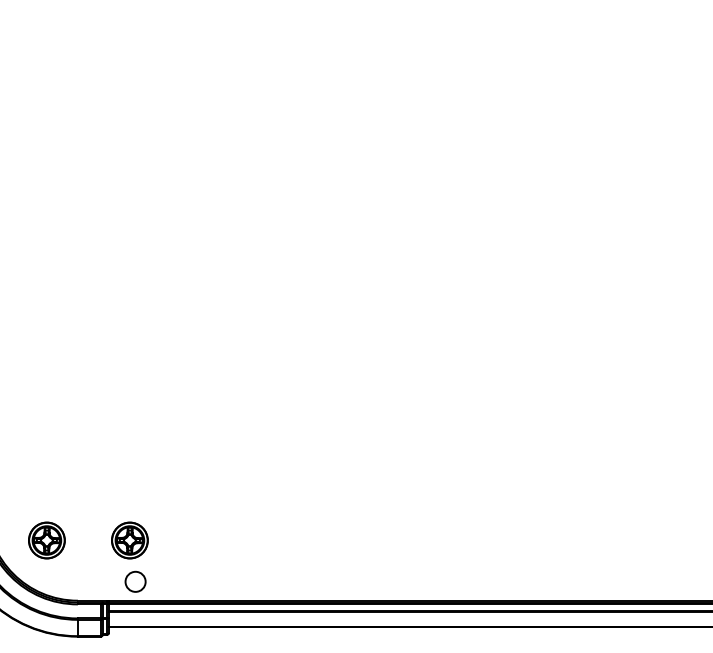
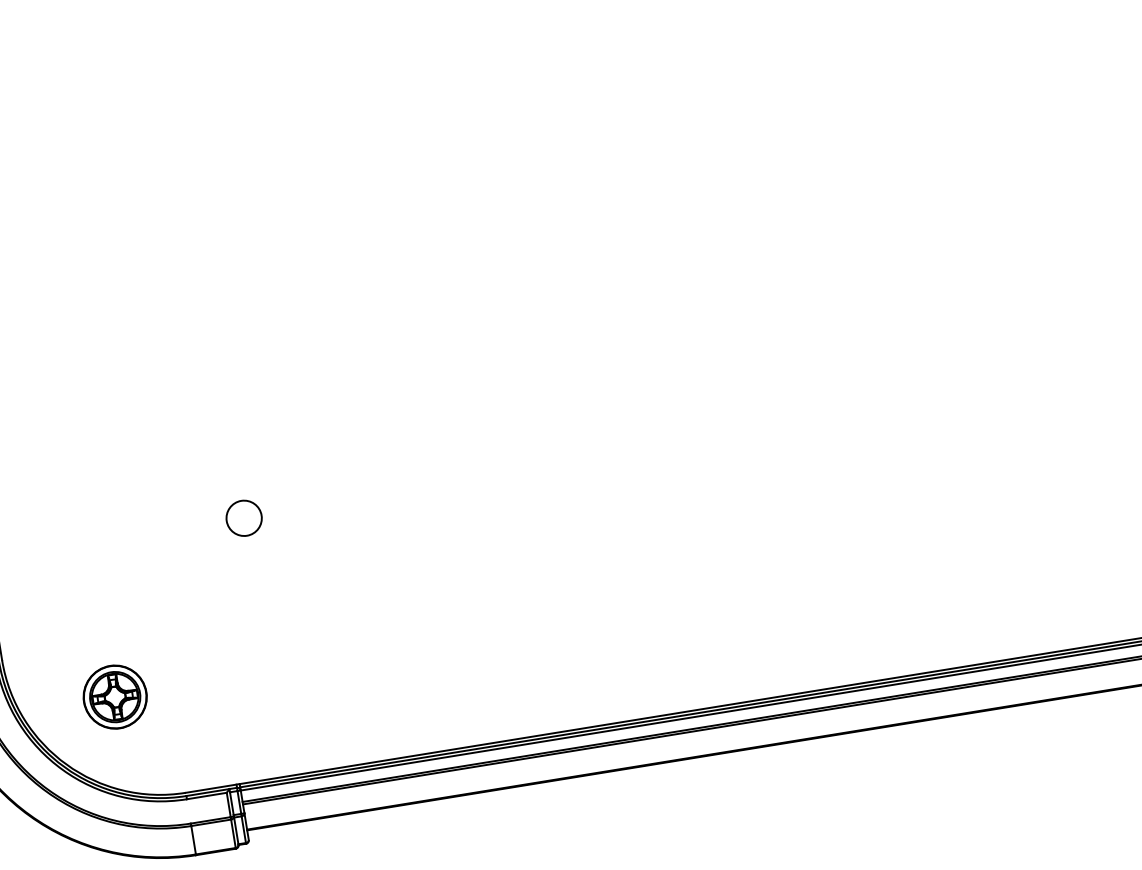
part: (129, 540) -> (258, 673), removed
circle: (135, 581) -> (243, 517), moved

